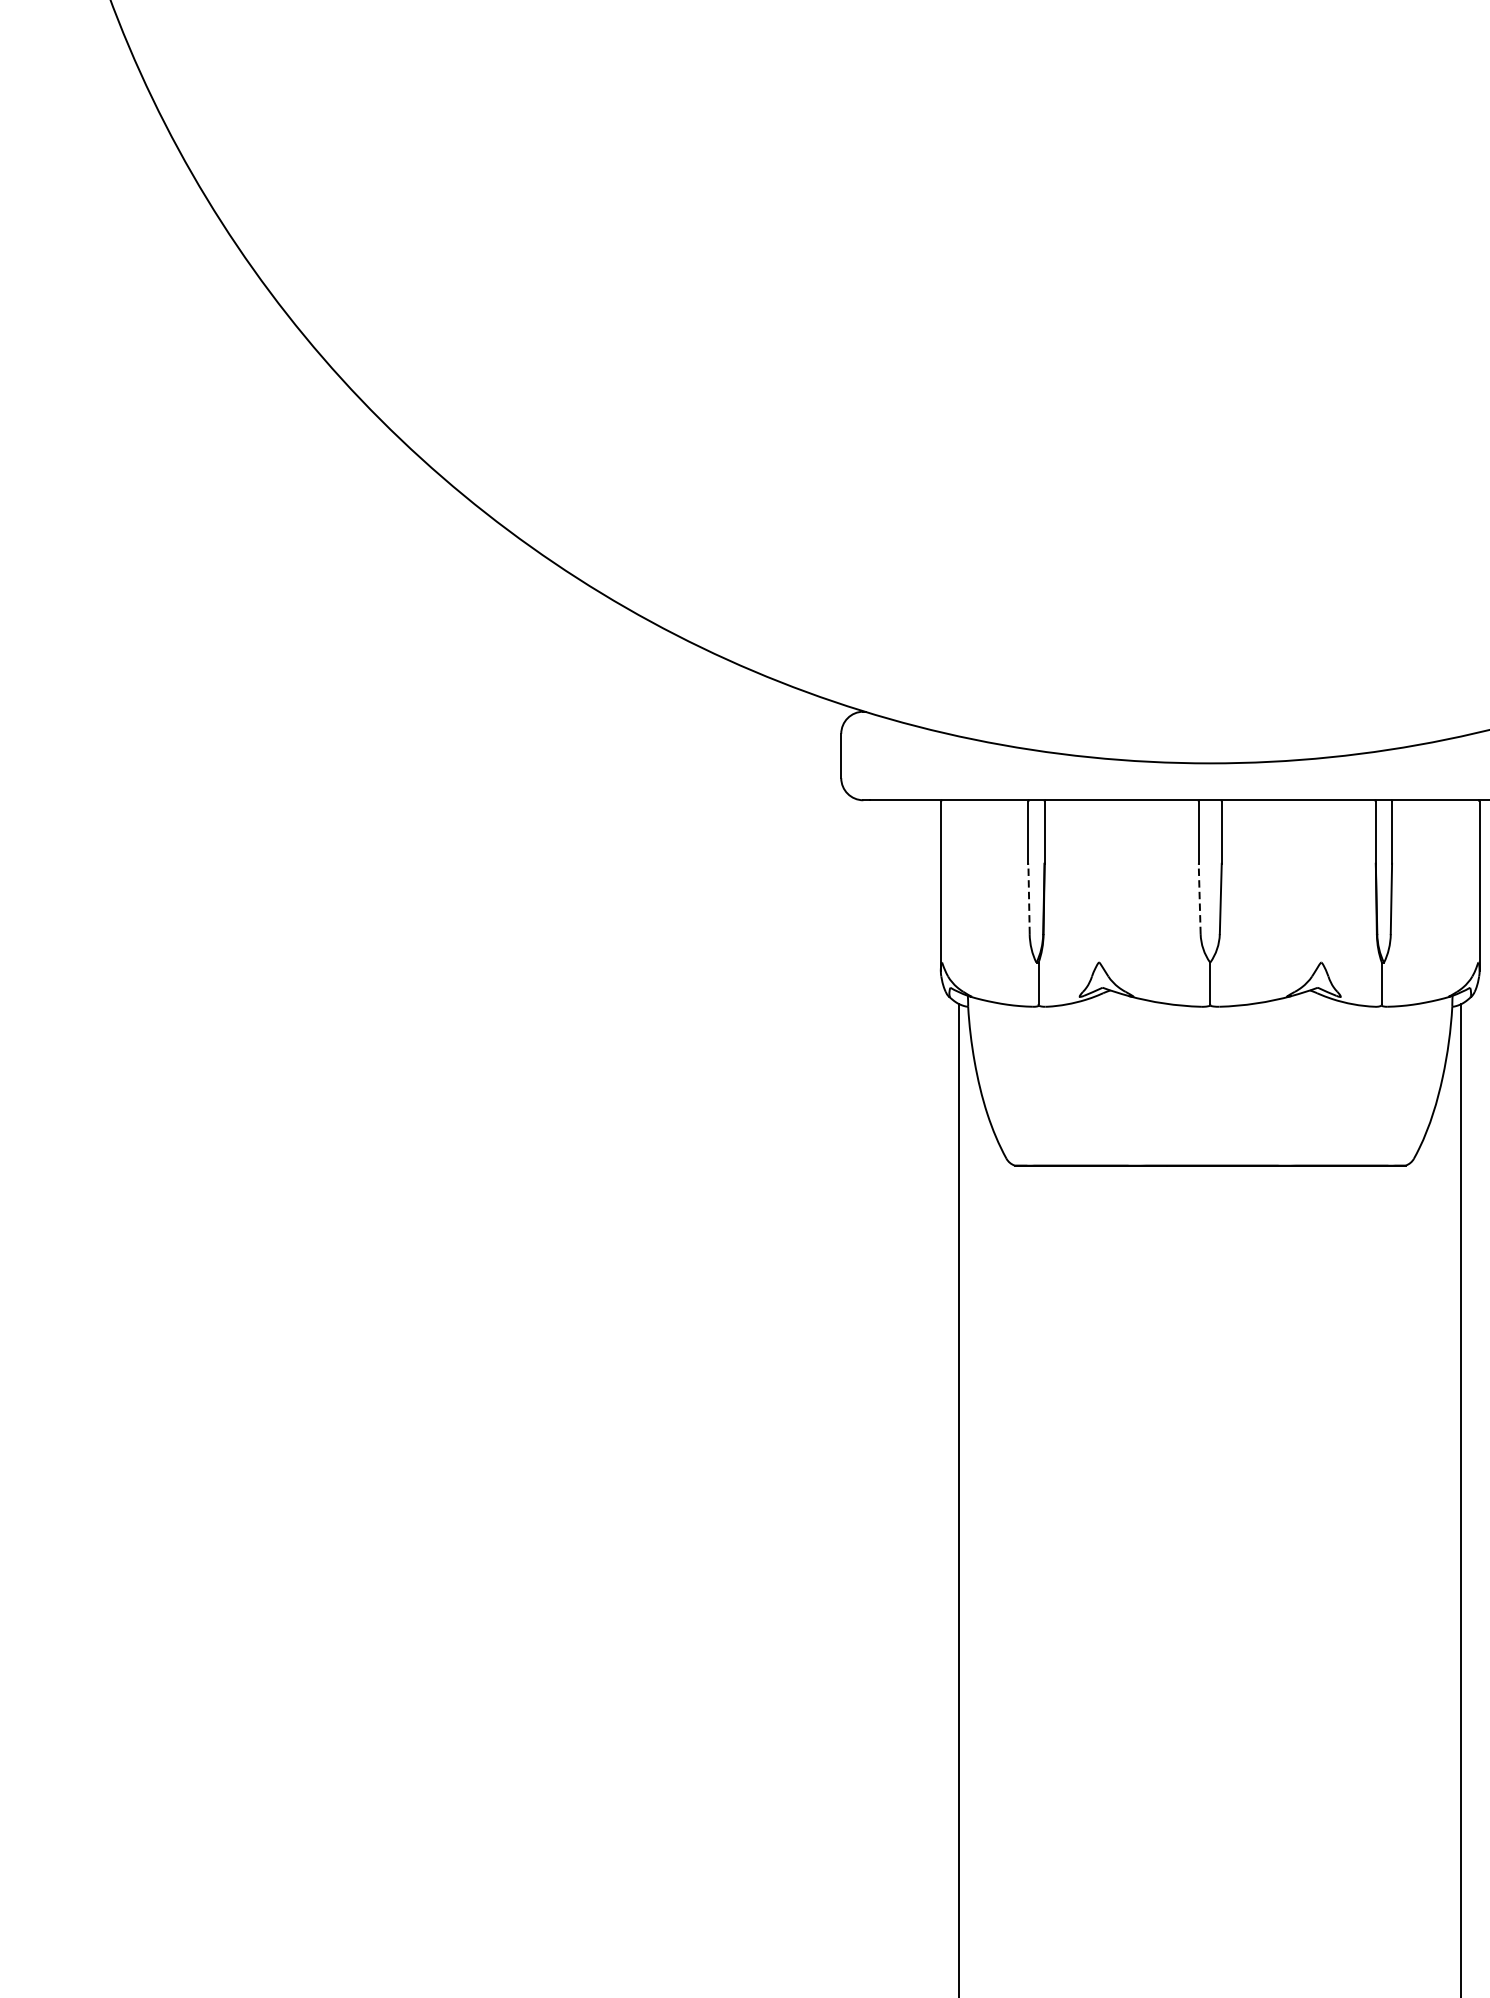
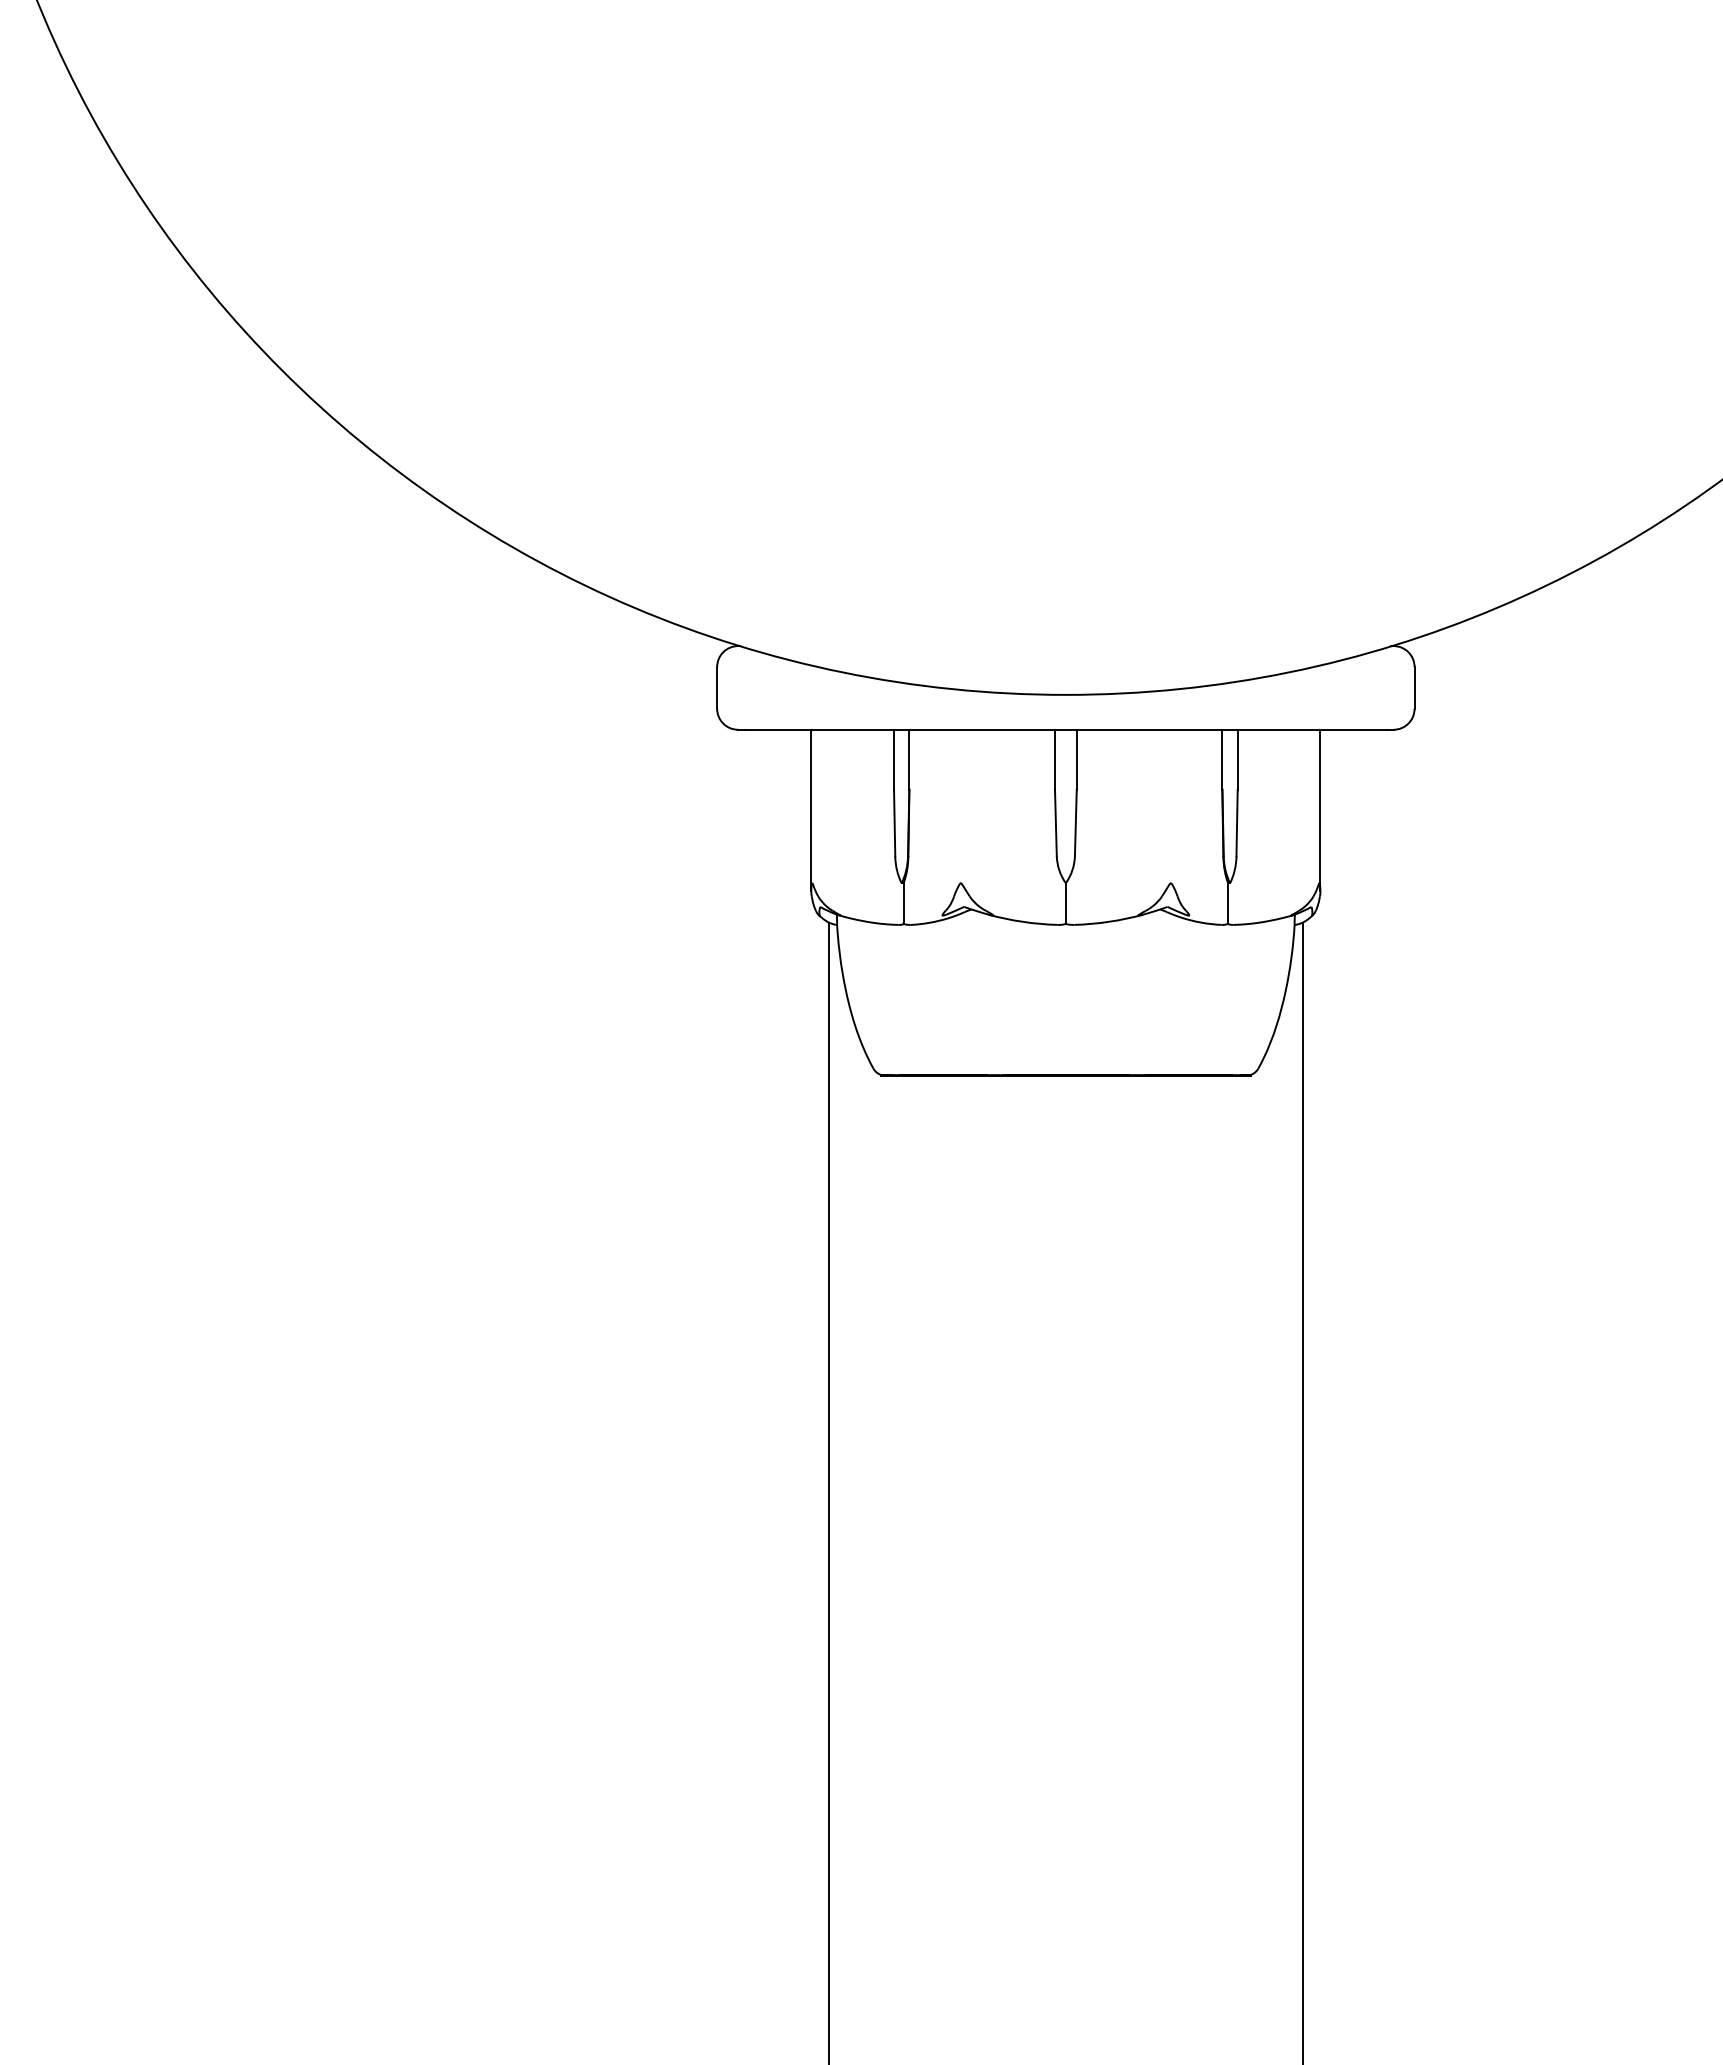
line: (1028, 898) -> (894, 822), dashed -> solid
line: (1199, 898) -> (1055, 822), dashed -> solid

